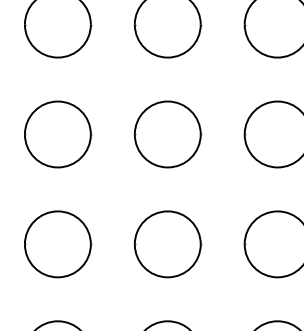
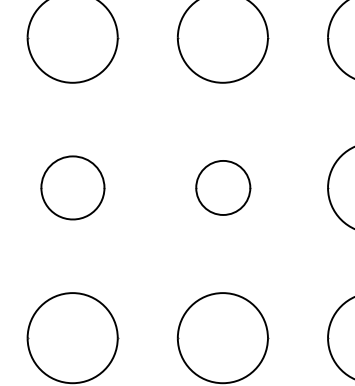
part: (58, 134) -> (73, 187), size x0.7
part: (168, 134) -> (223, 187), size x0.6

